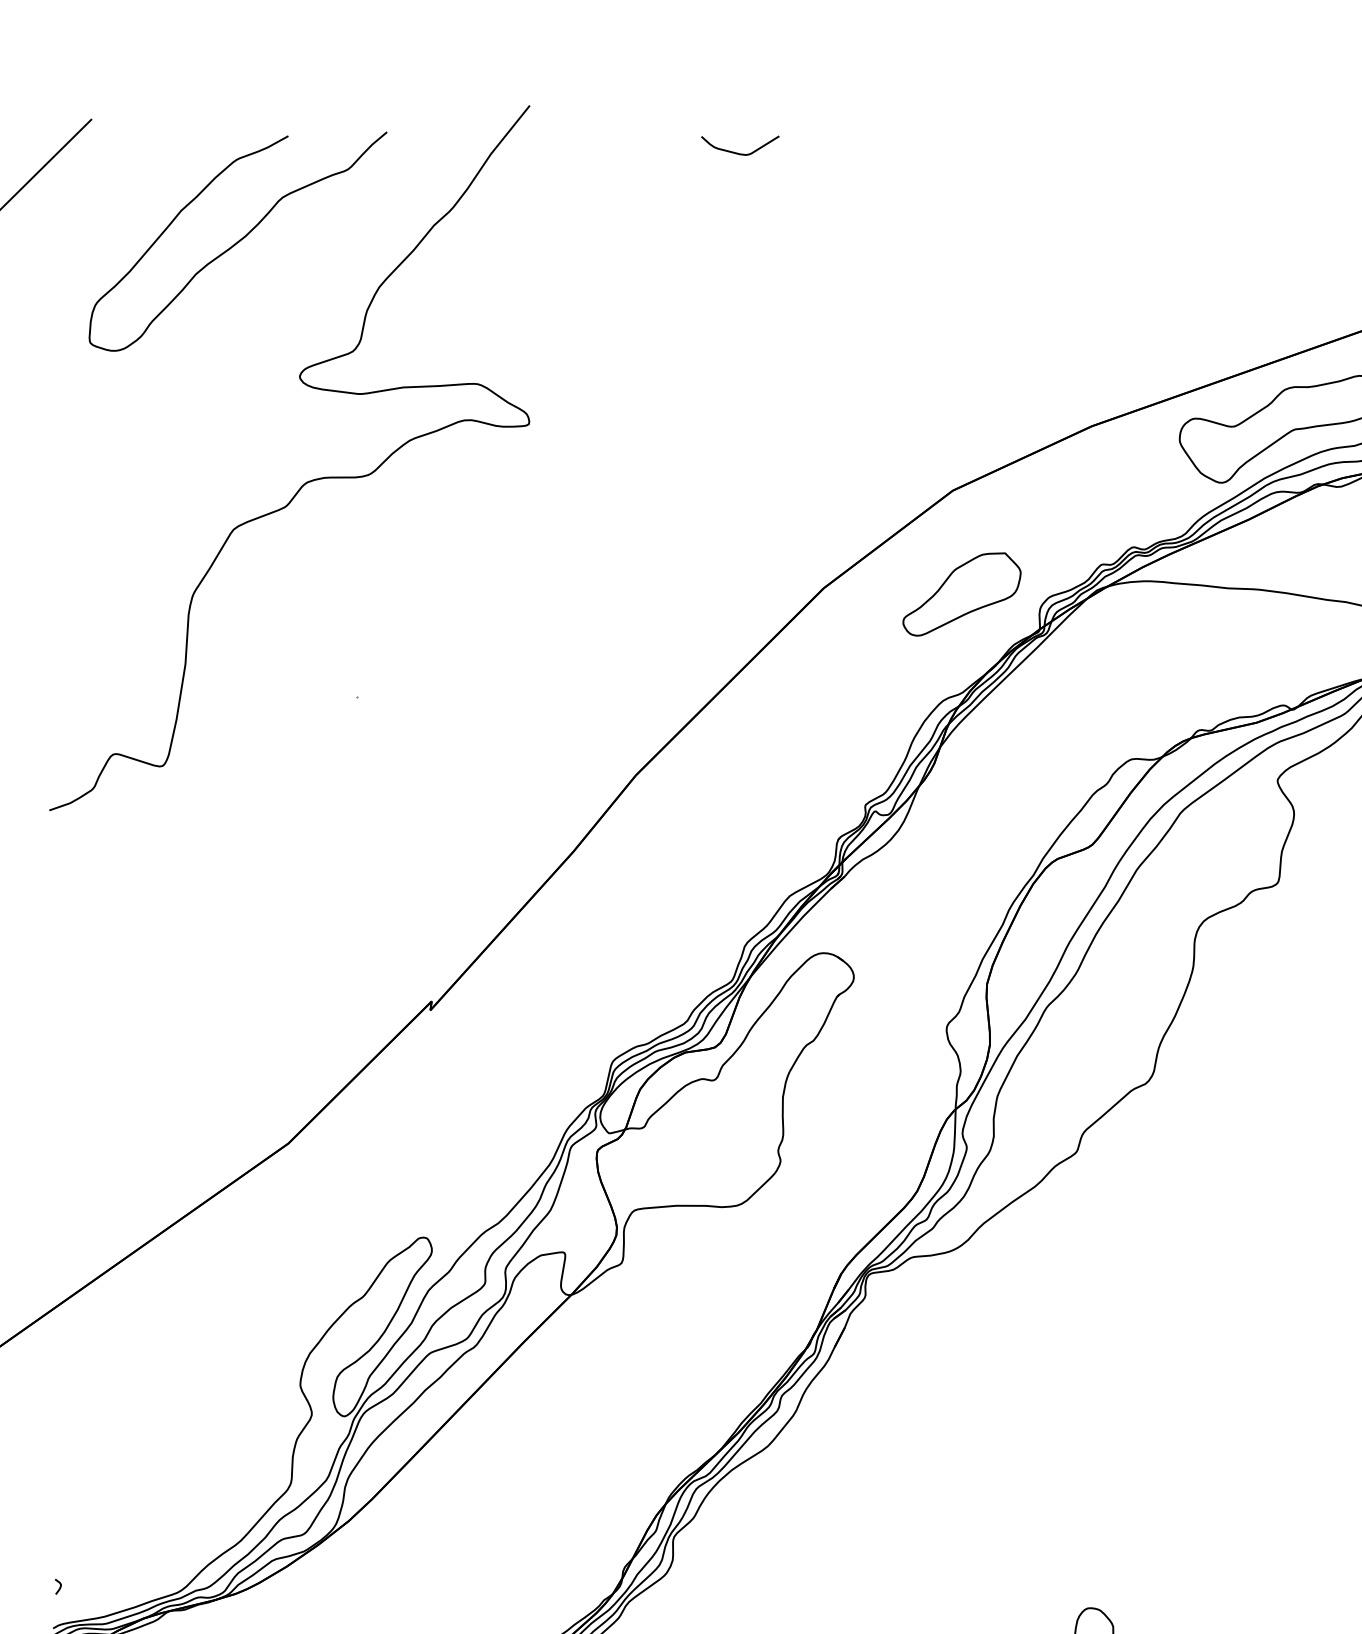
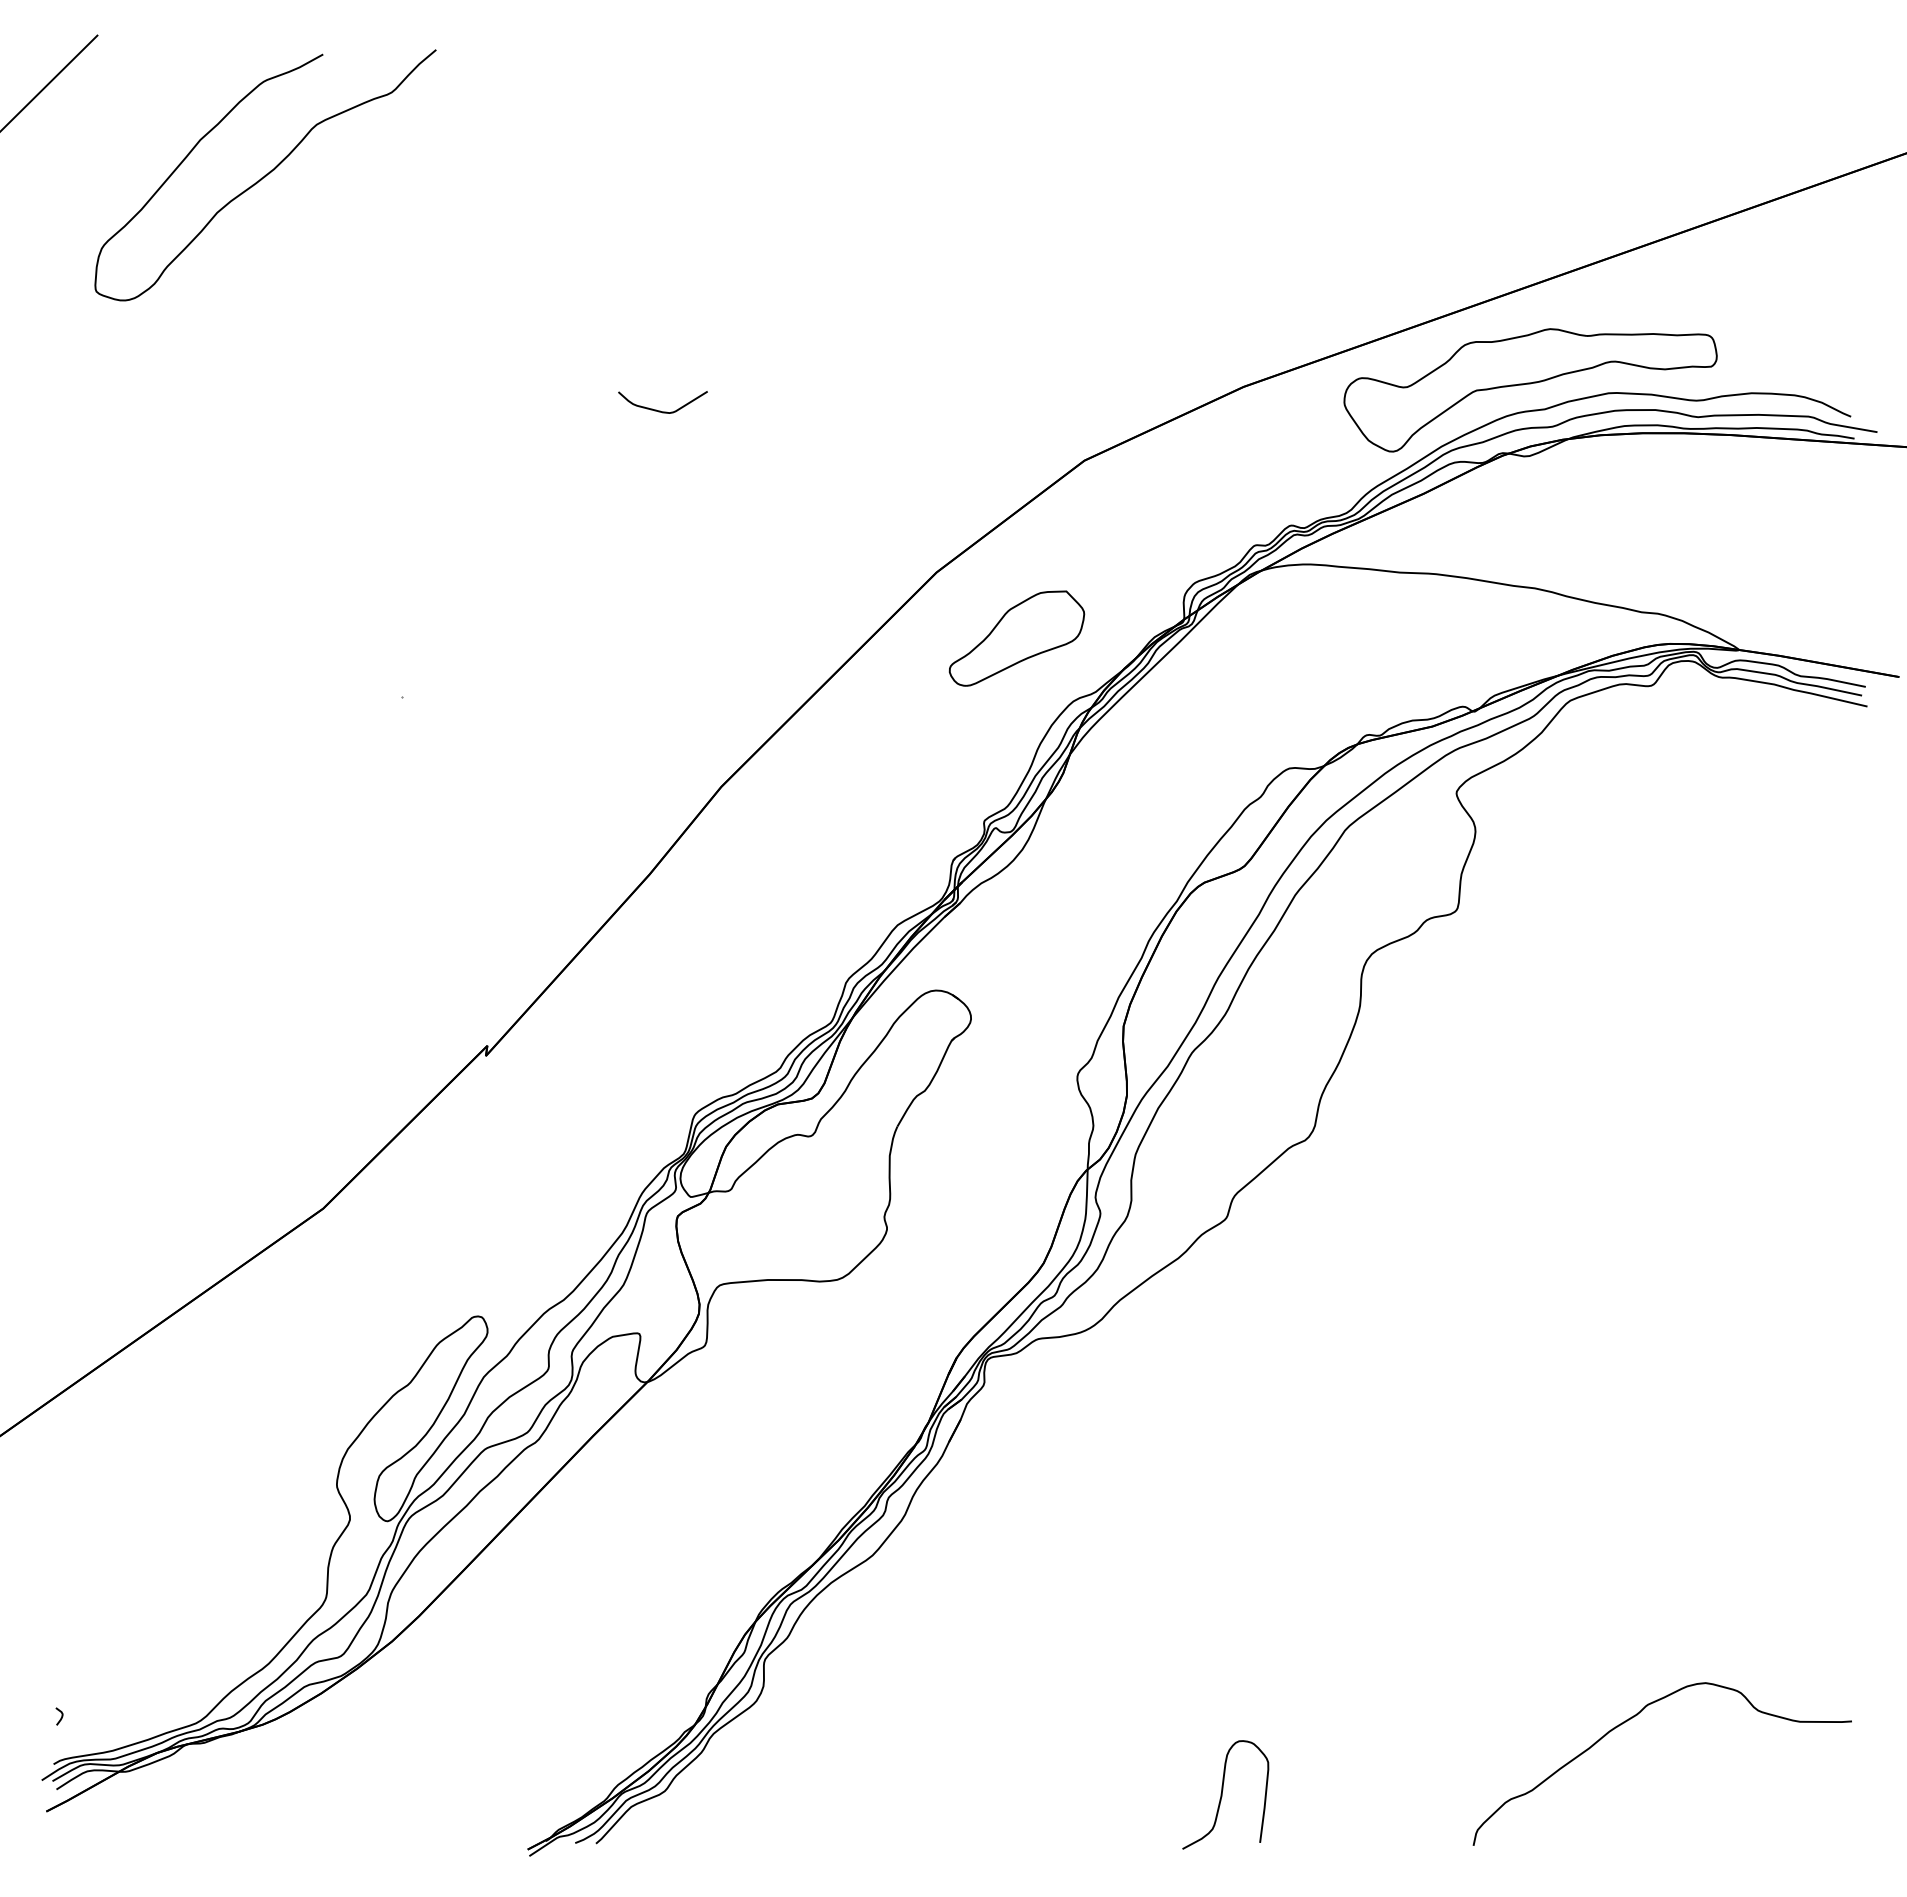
curve: (738, 152) -> (660, 410), moved
curve: (305, 482) -> (342, 451), removed
part: (961, 594) -> (1016, 638), moved

